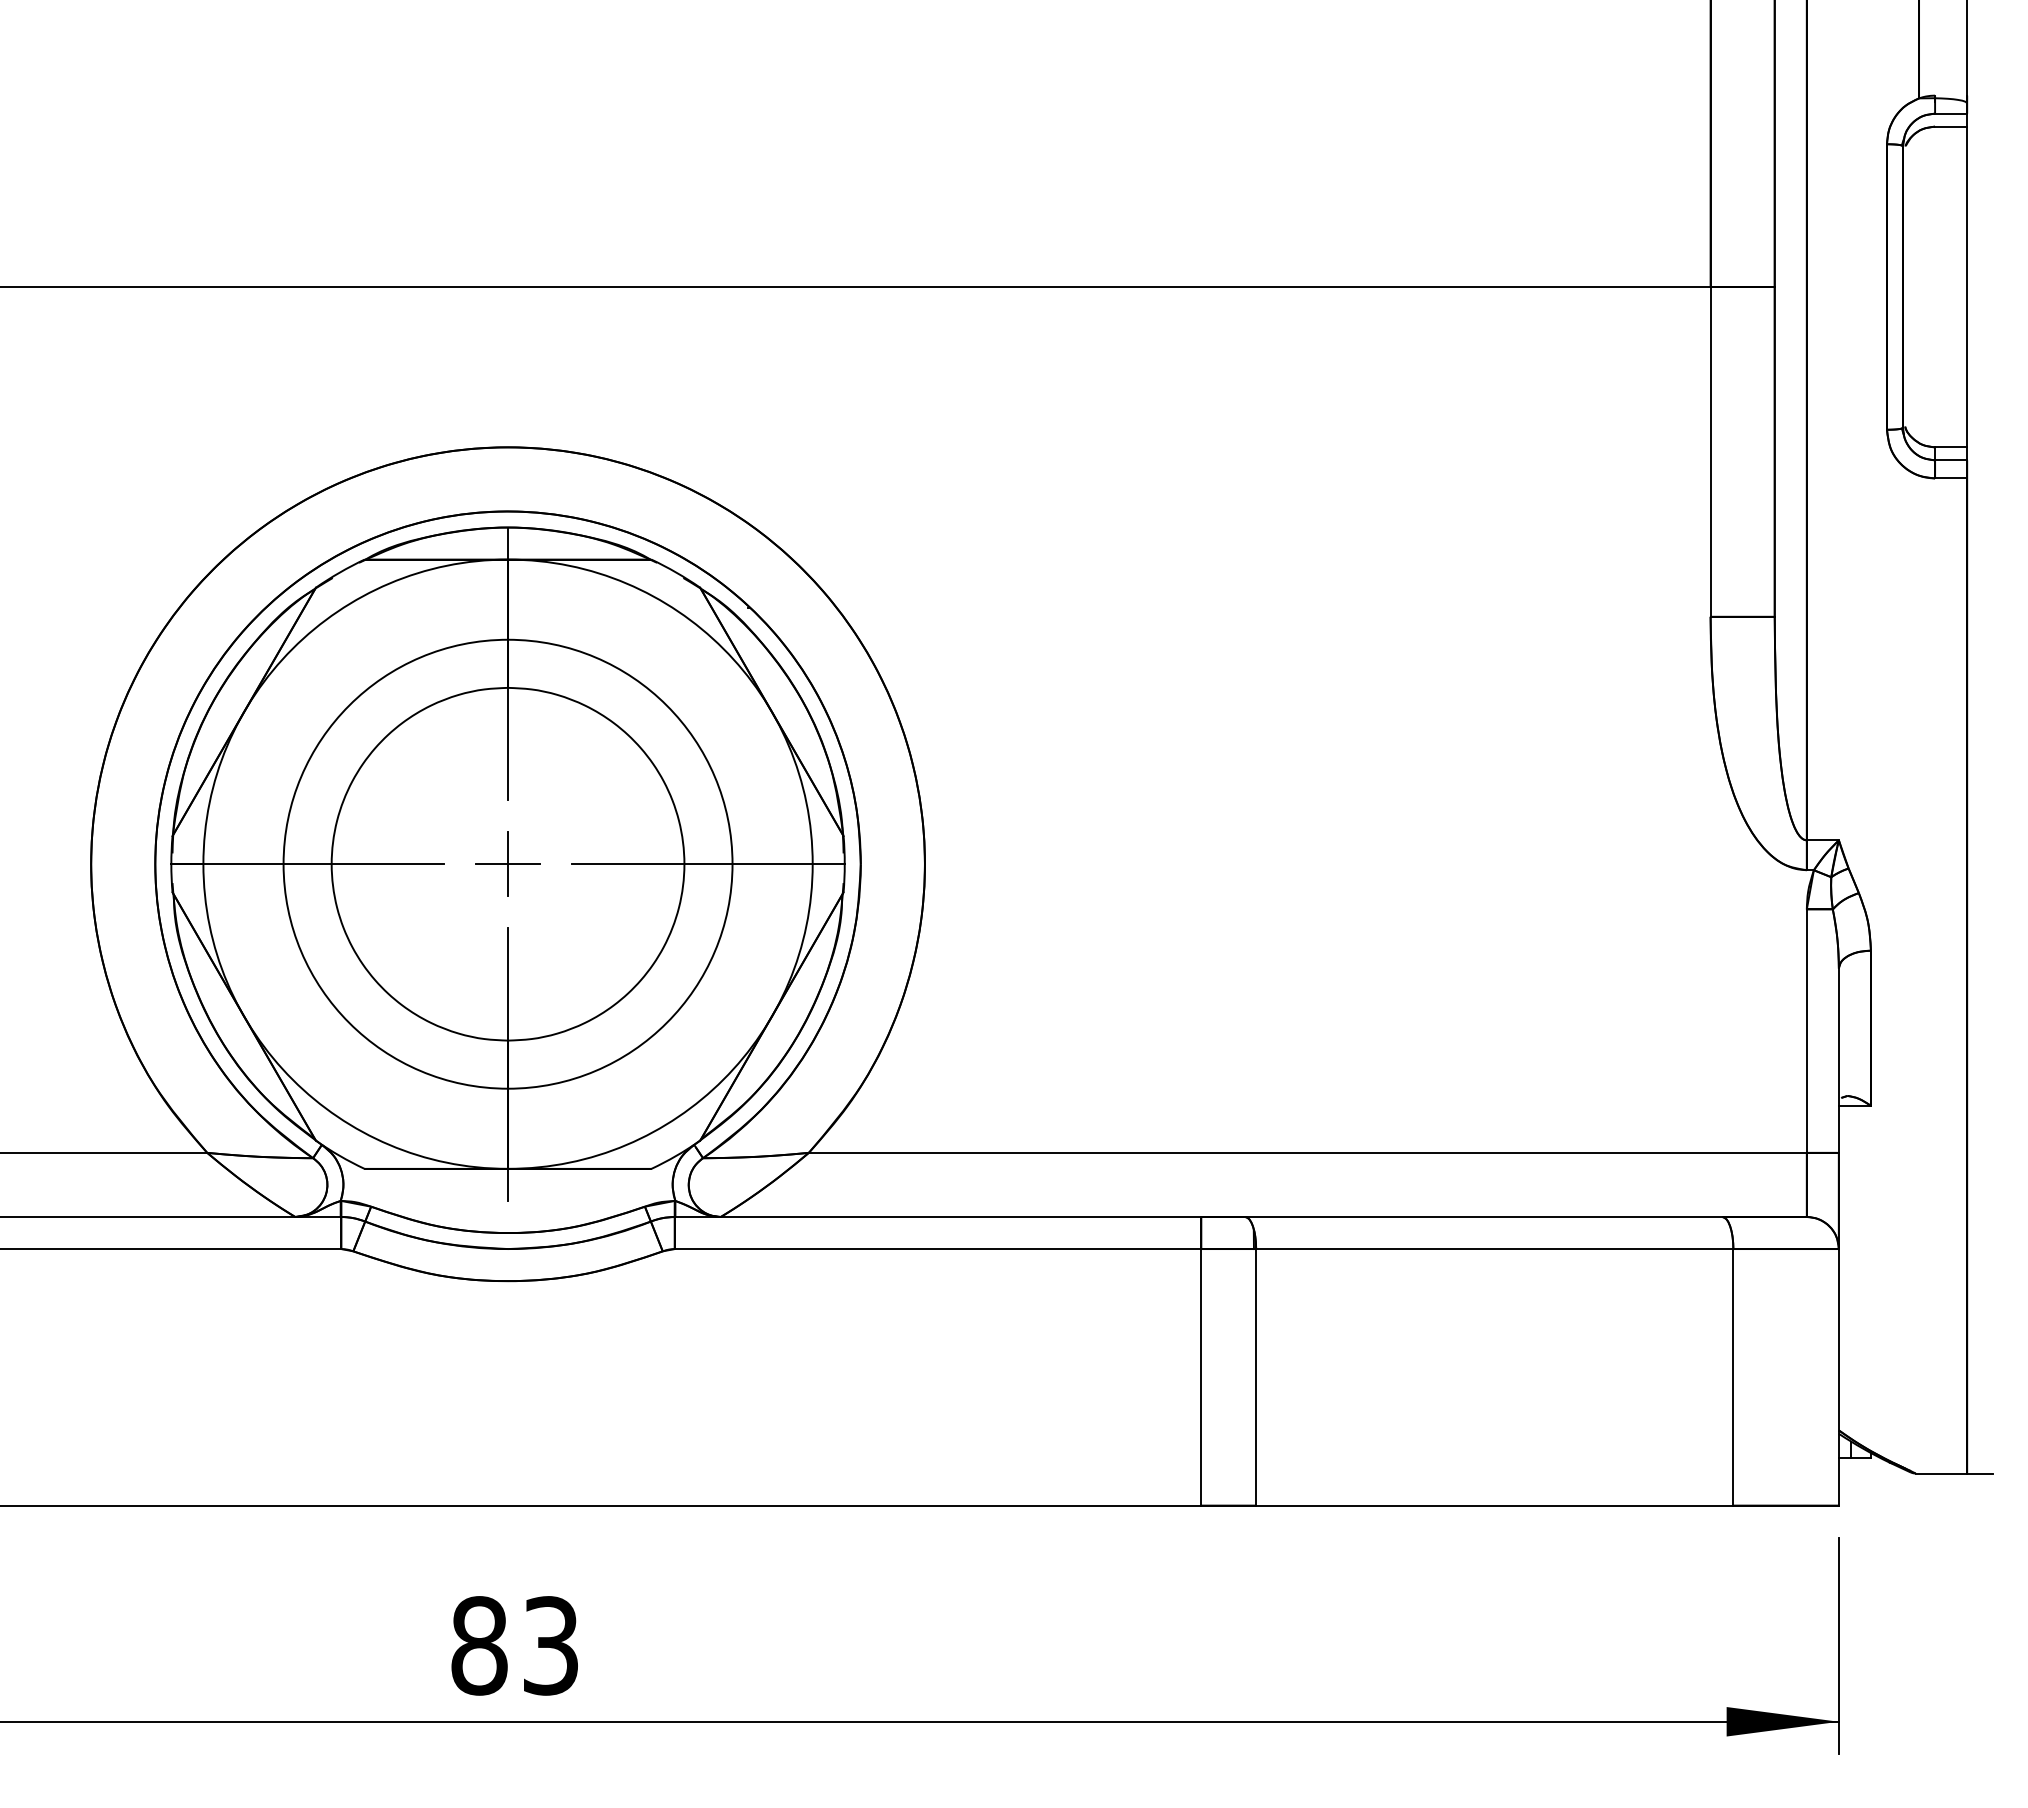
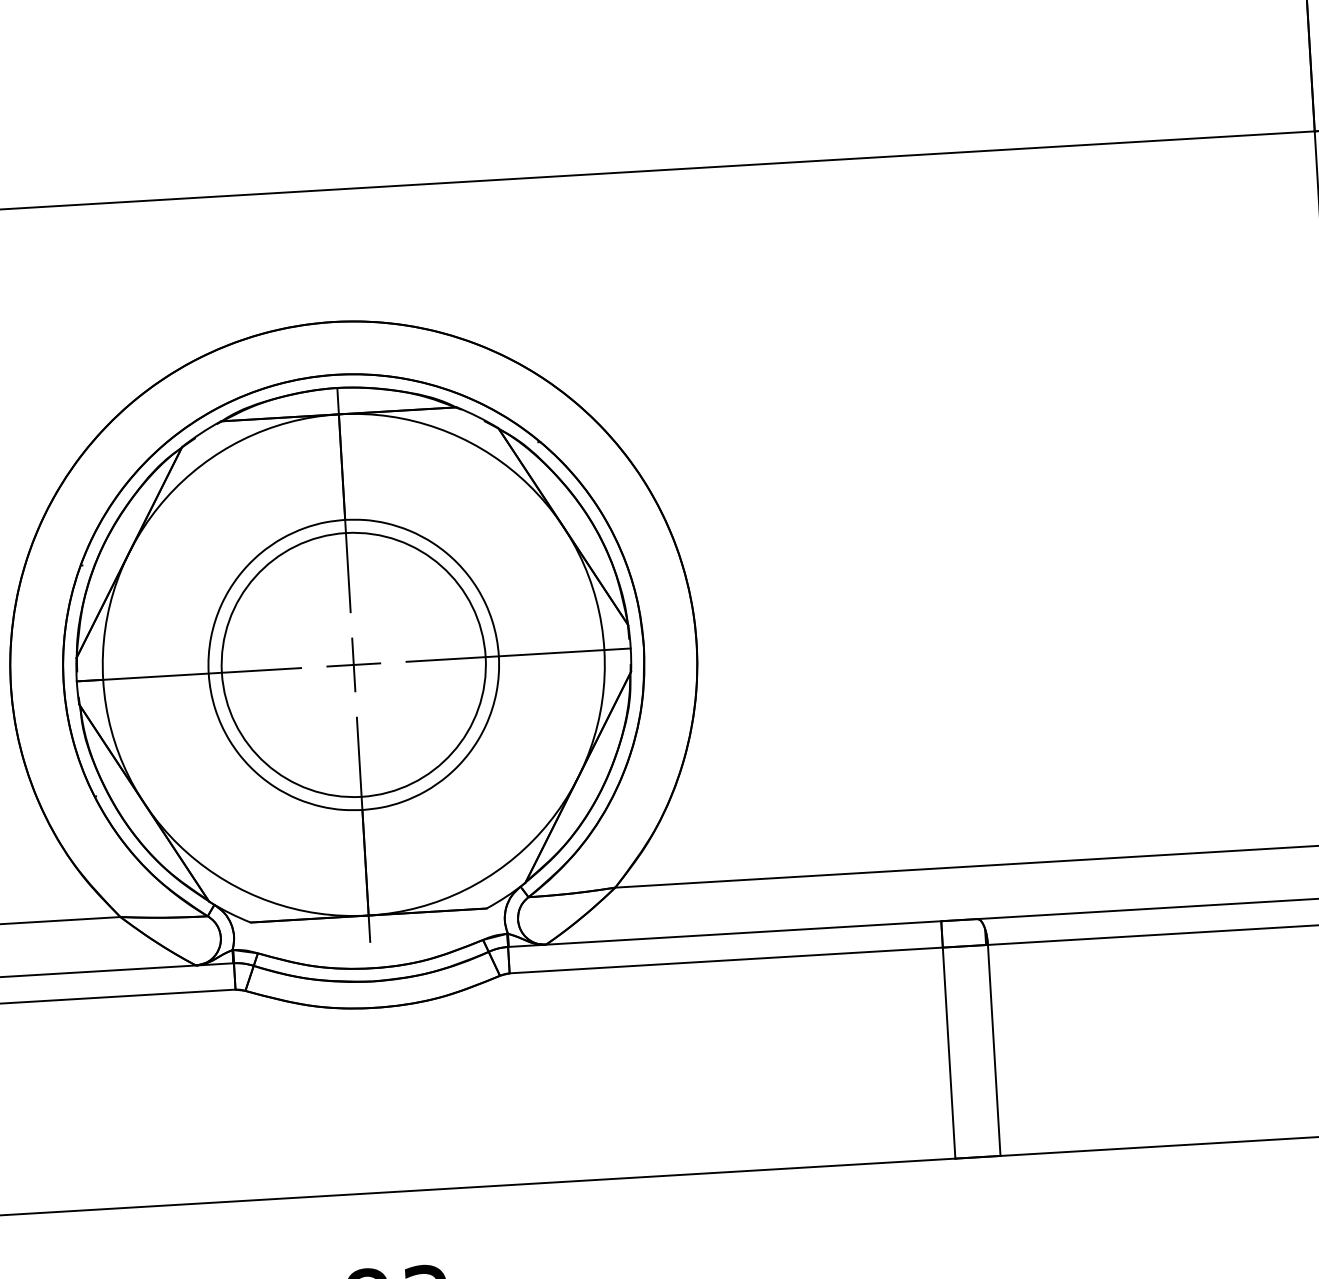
circle: (507, 863) -> (353, 664), size x0.71

